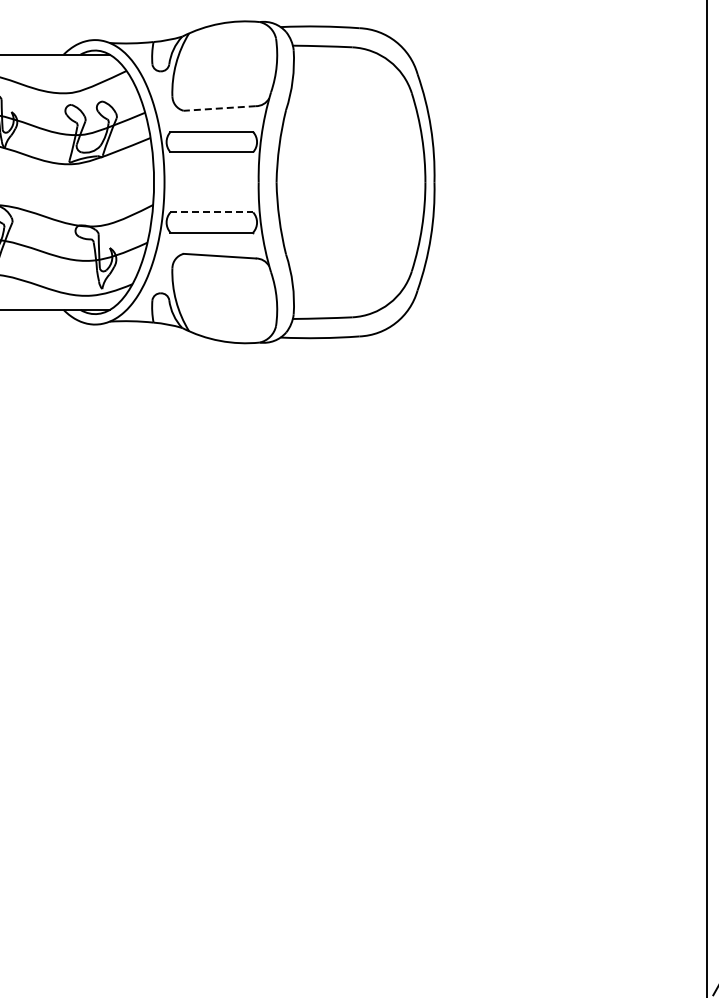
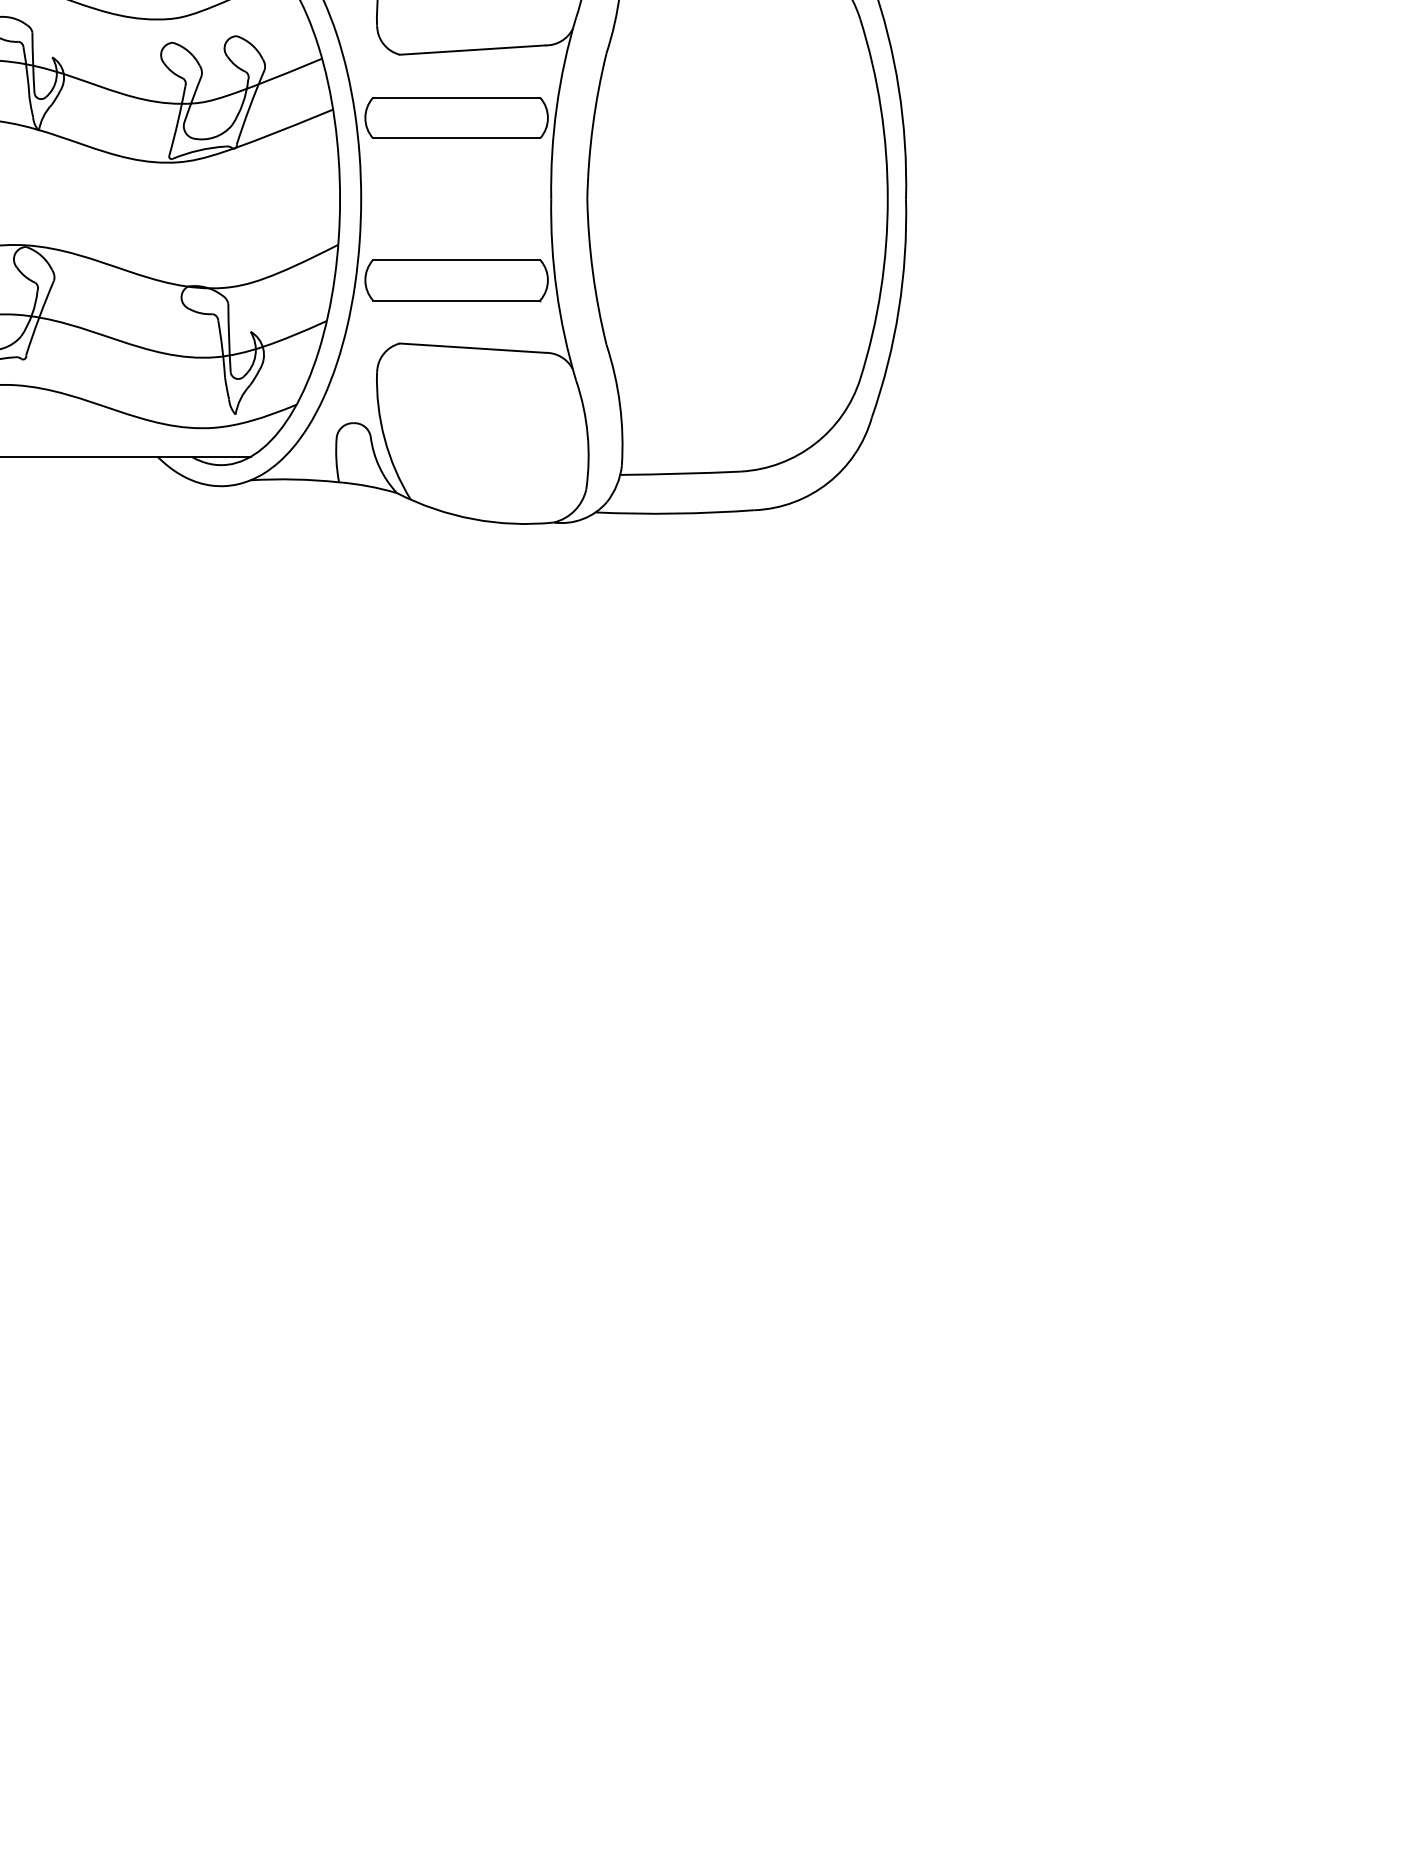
line: (219, 108) -> (472, 50), dashed -> solid
line: (212, 212) -> (457, 260), dashed -> solid

